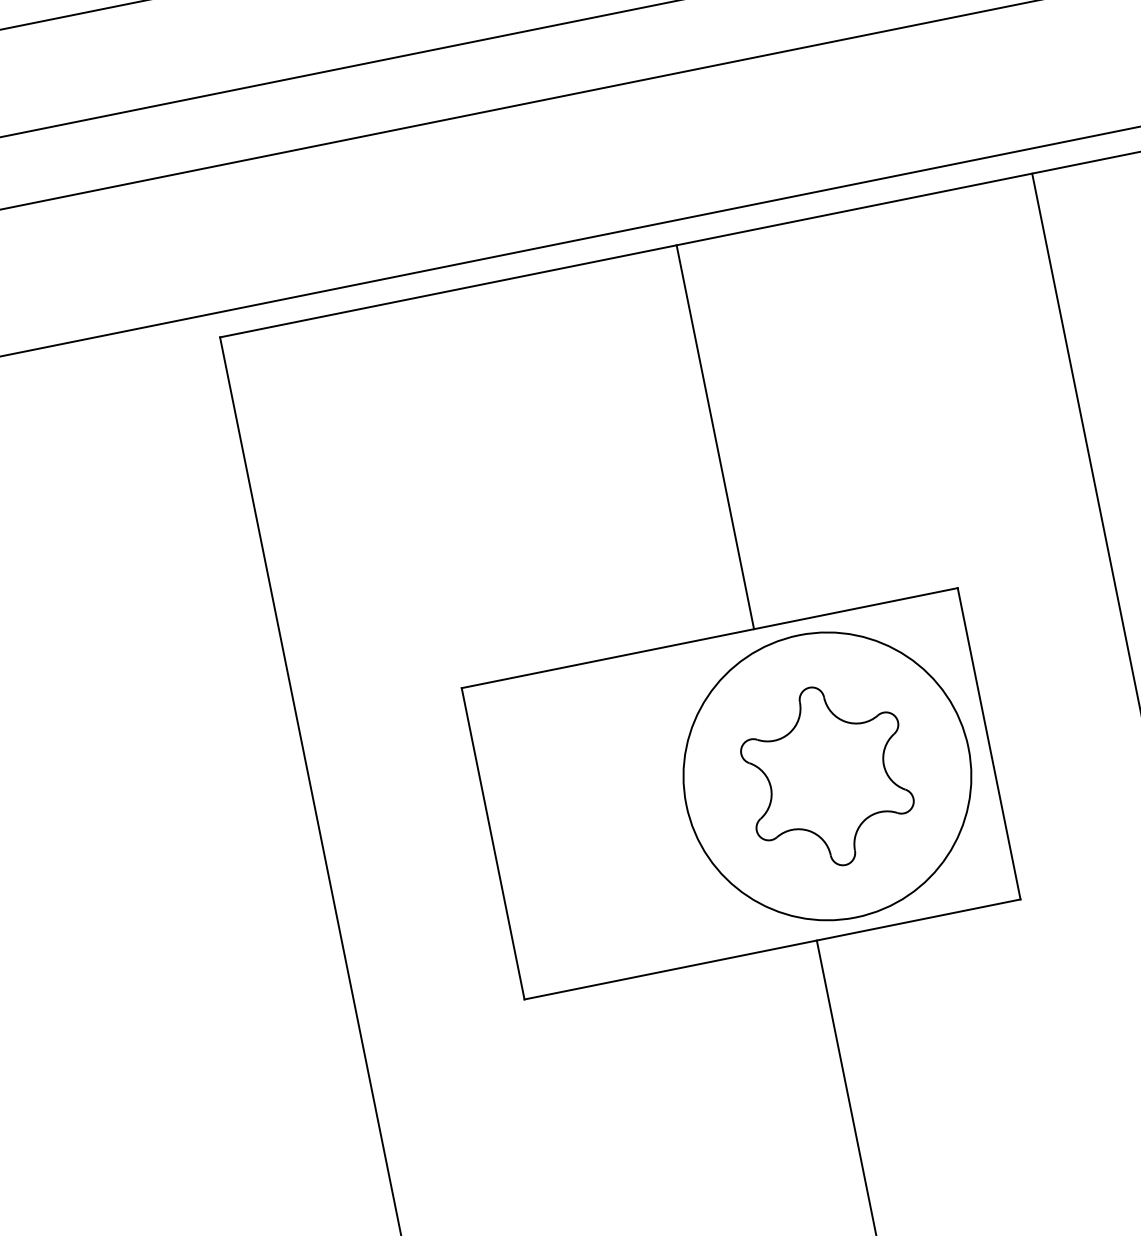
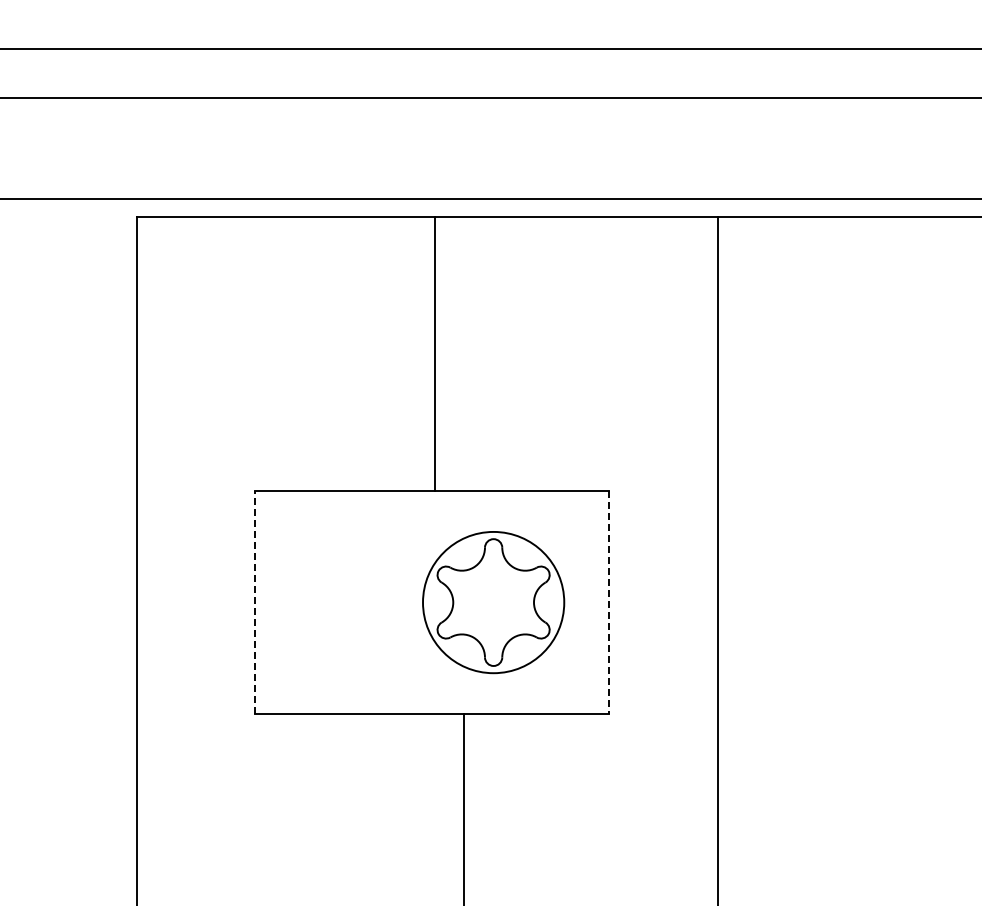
line: (715, 436) -> (434, 353), moved
line: (989, 745) -> (609, 603), solid -> dashed
circle: (827, 776) -> (493, 602), size x0.7
line: (493, 843) -> (254, 602), solid -> dashed

